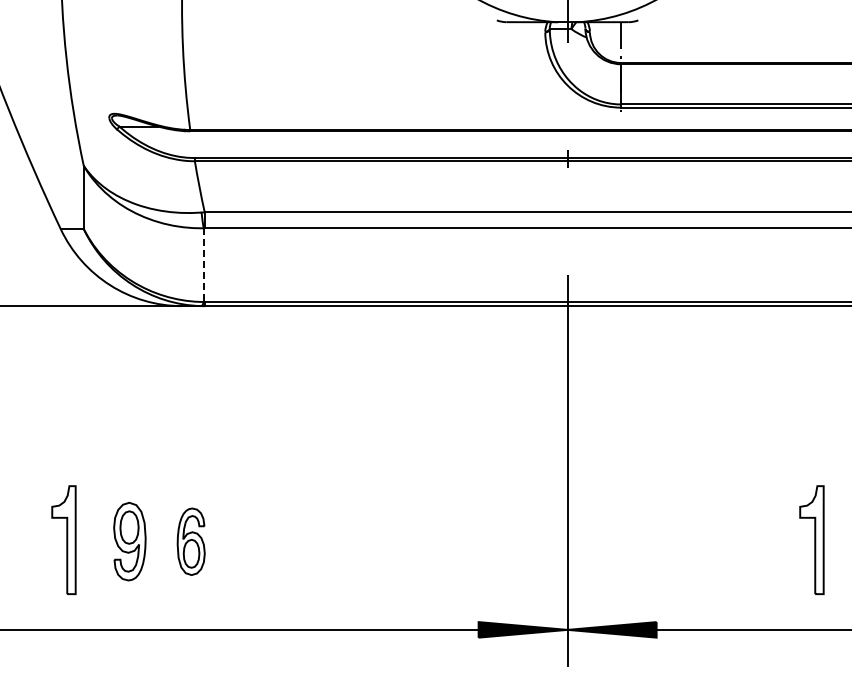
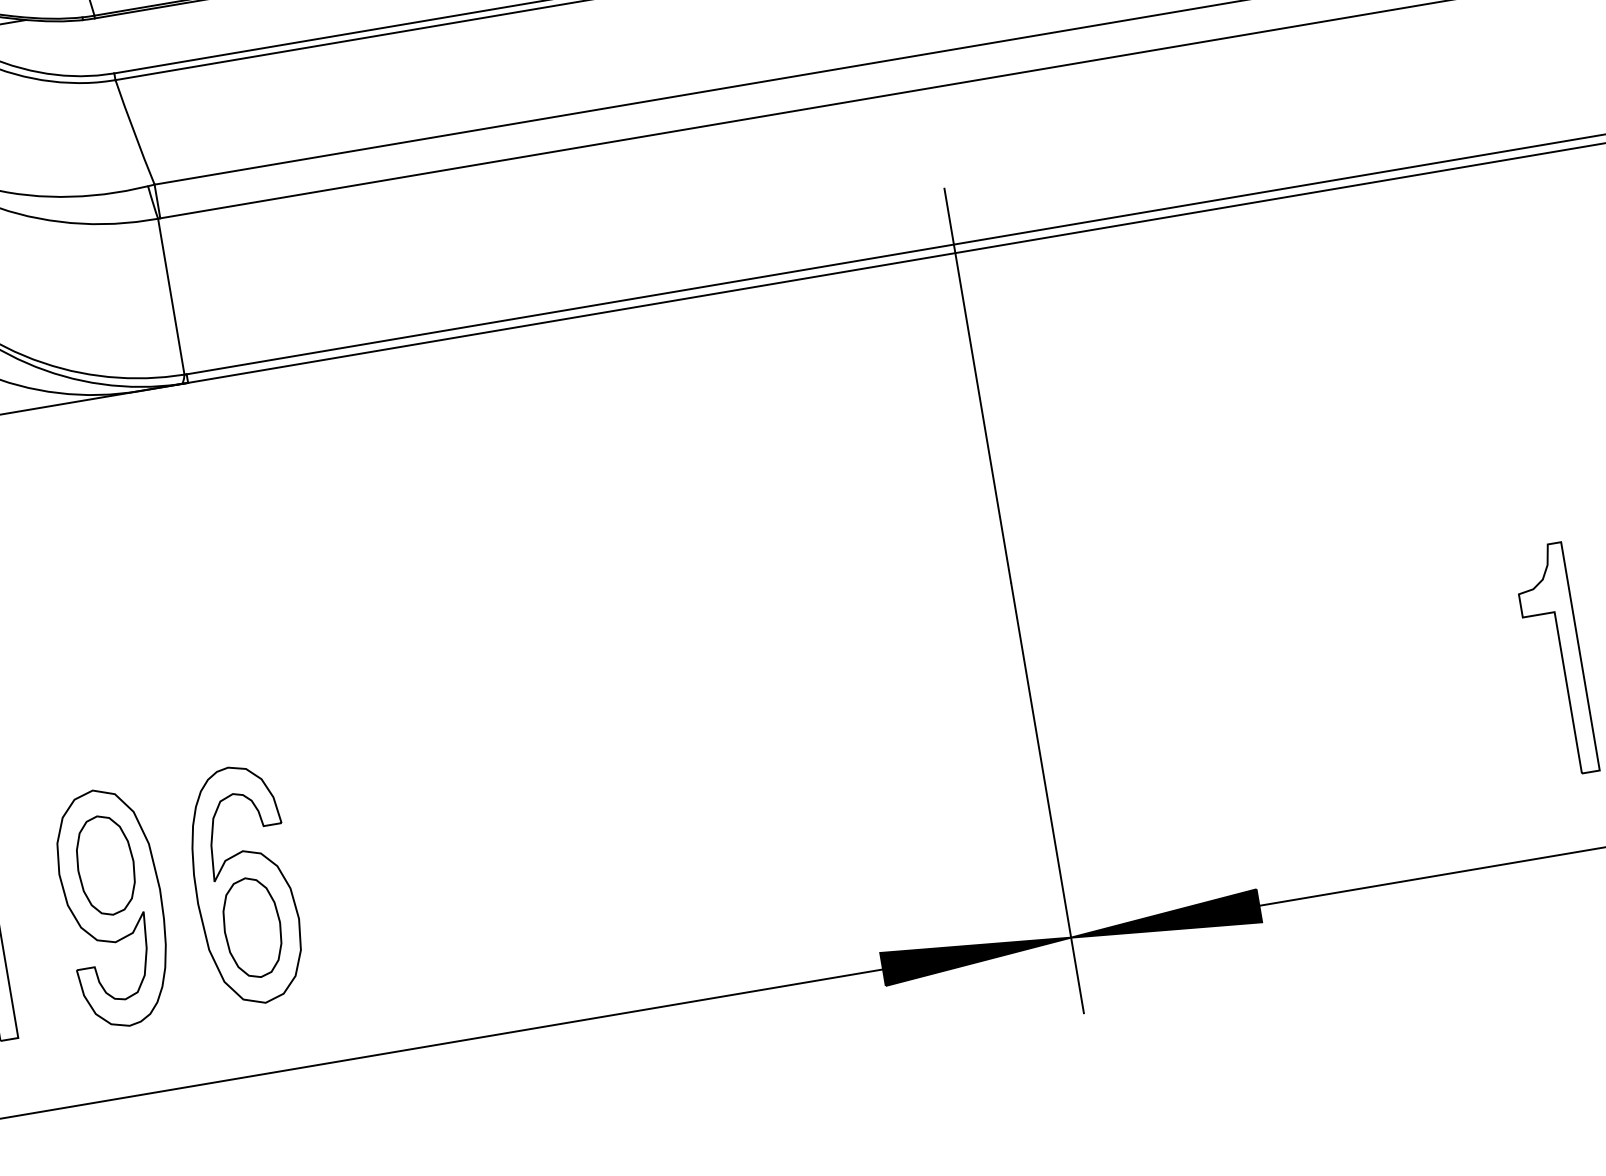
line: (203, 265) -> (170, 297), dashed -> solid
part: (129, 541) -> (113, 907), size x1.43
part: (190, 541) -> (242, 885), size x1.67

